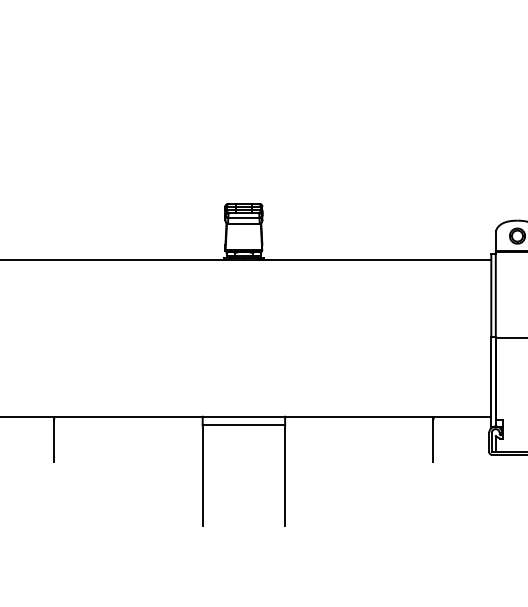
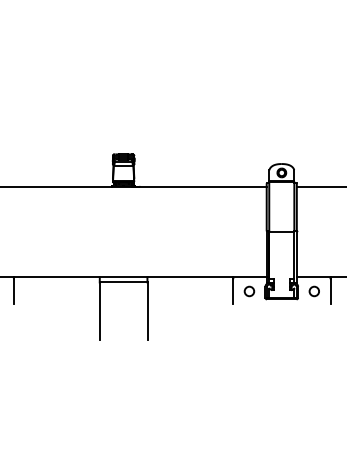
circle: (461, 441) -> (249, 291), added

